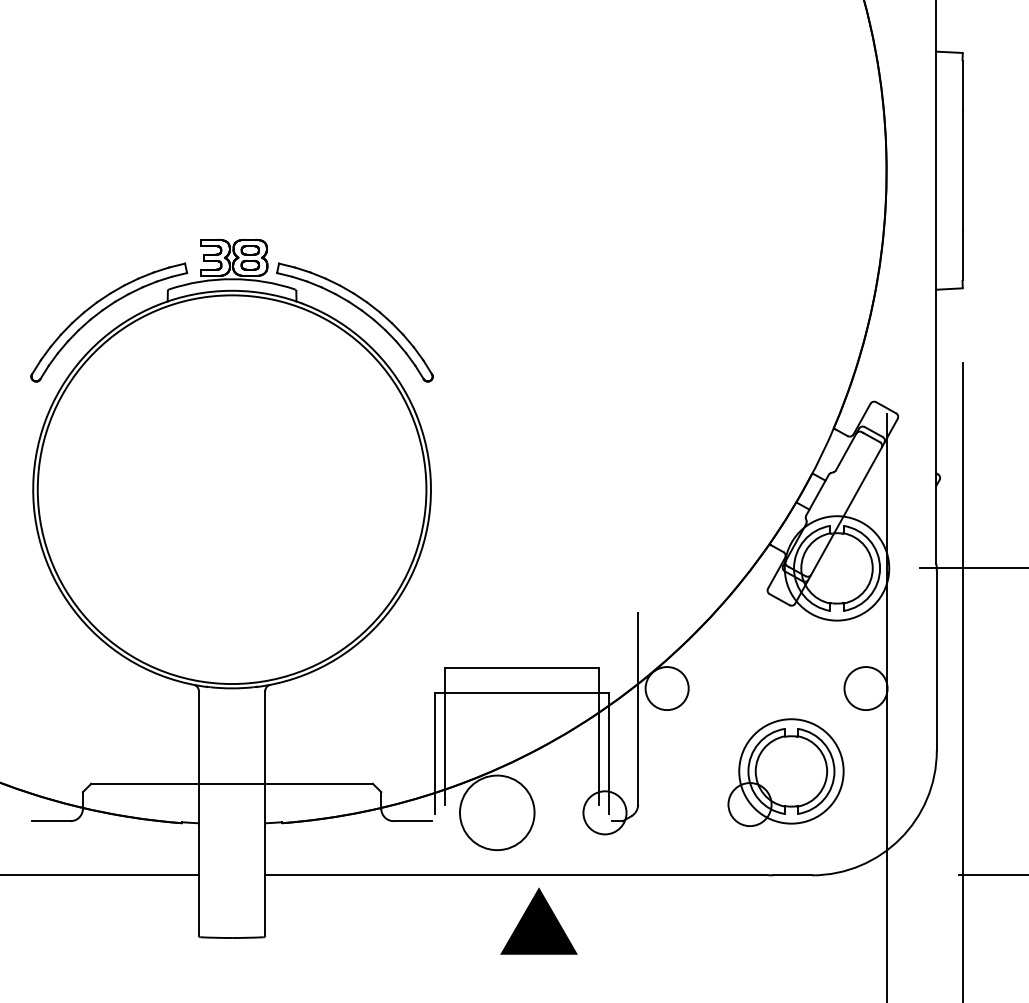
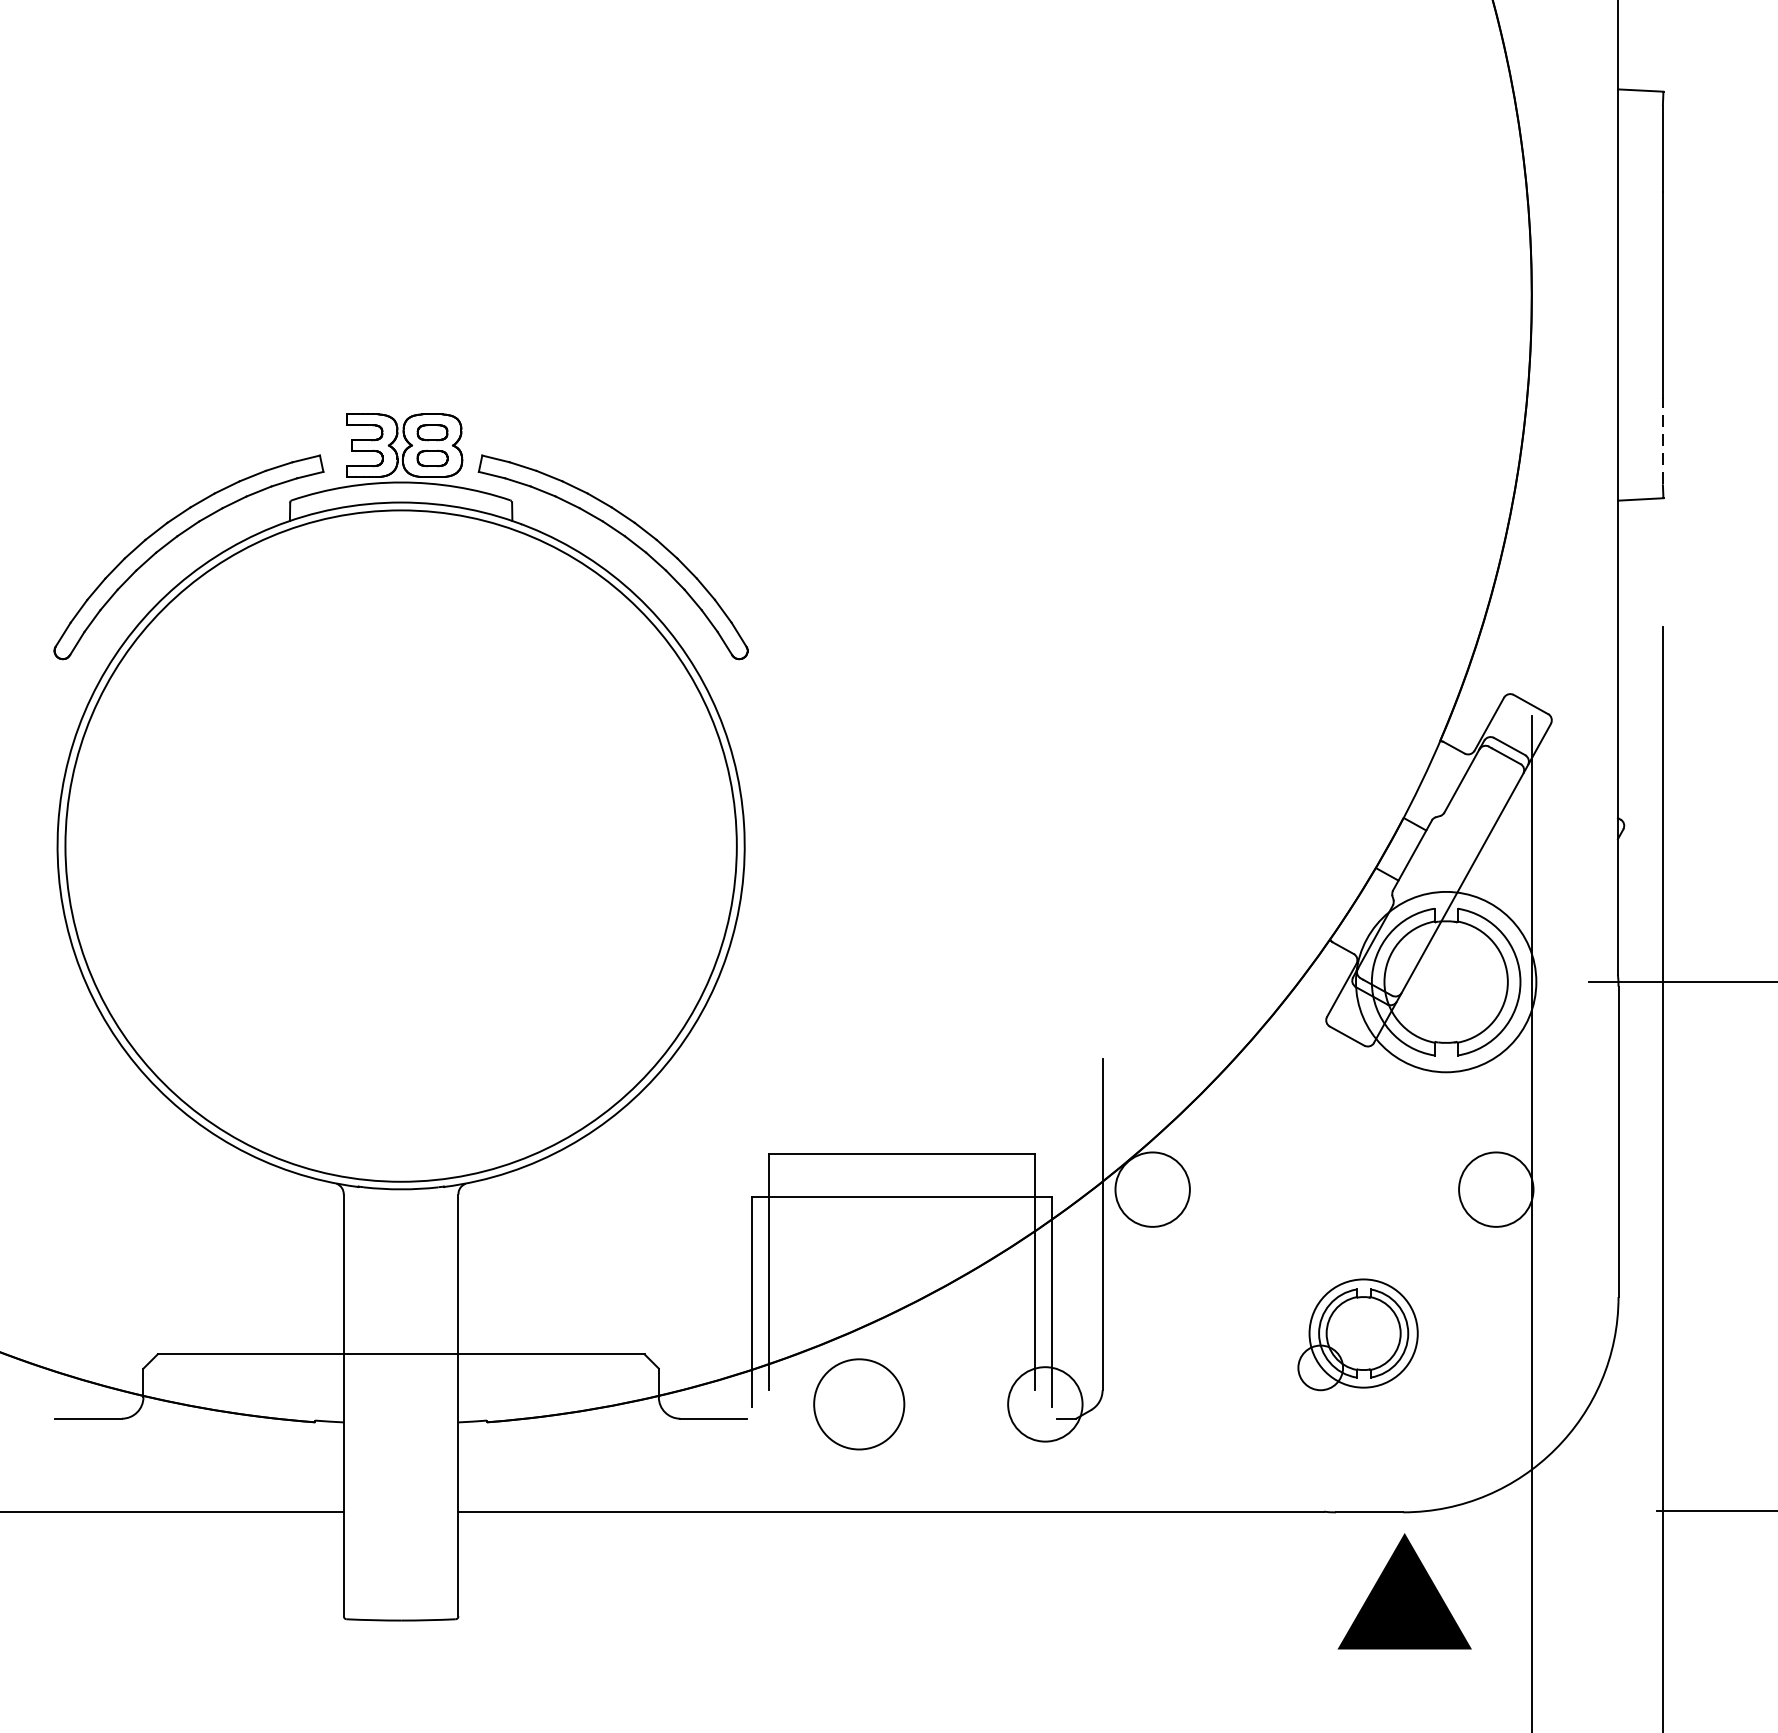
line: (962, 254) -> (1662, 439), solid -> dashed
part: (785, 772) -> (1357, 1334), size x0.6
circle: (496, 812) -> (857, 1403), size x0.7
text: (538, 920) -> (1403, 1590), moved

